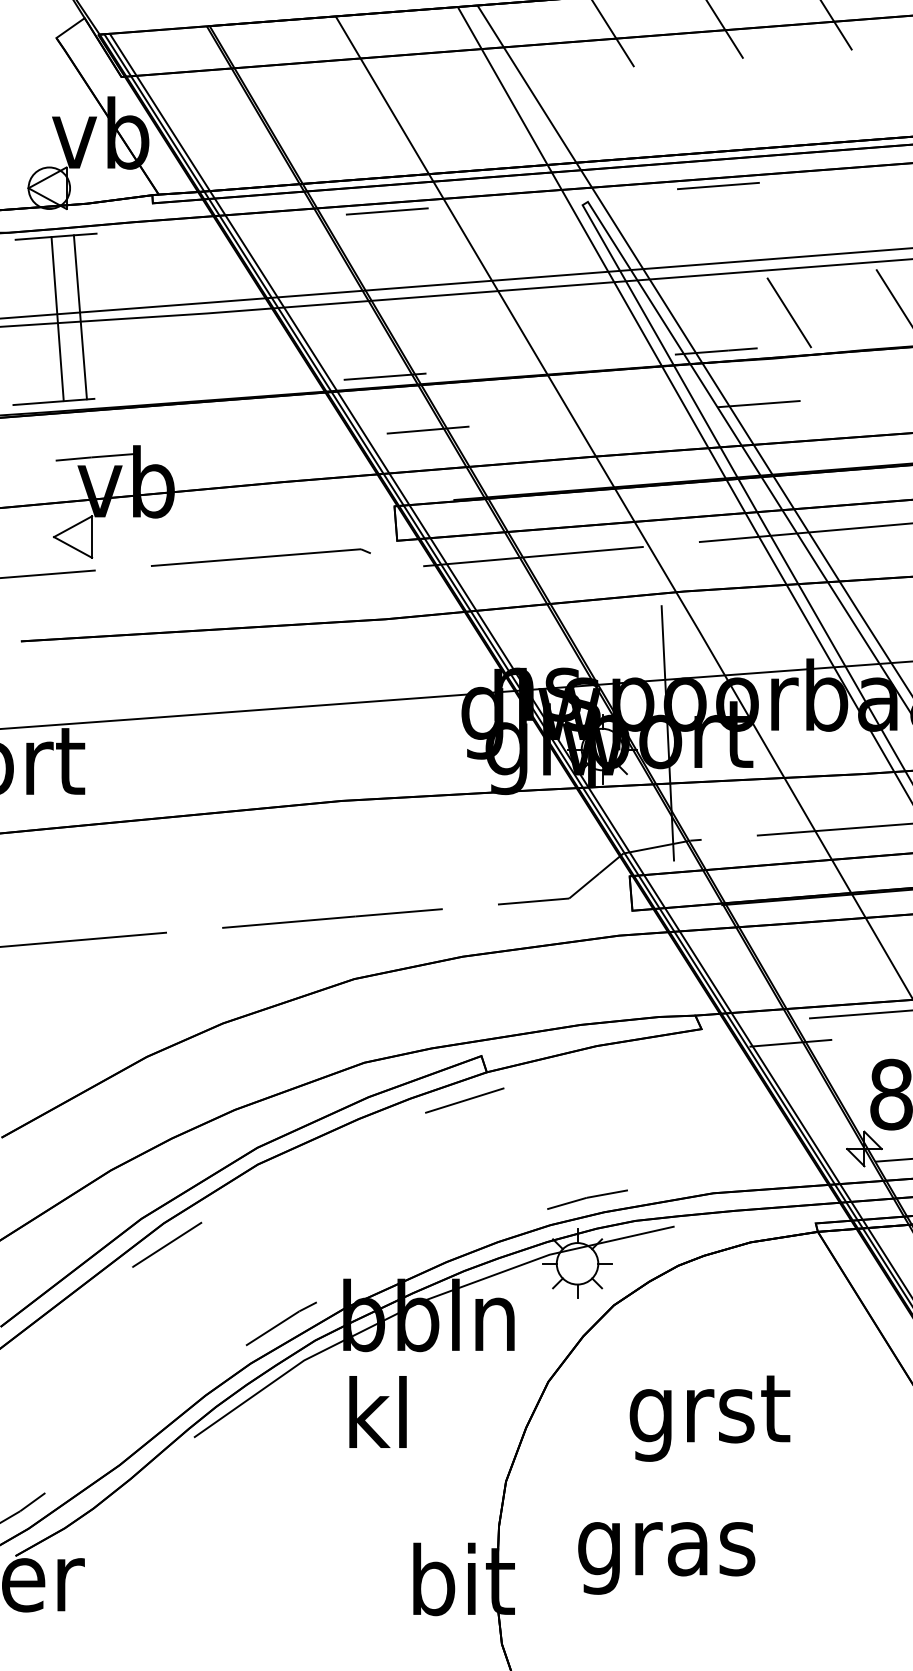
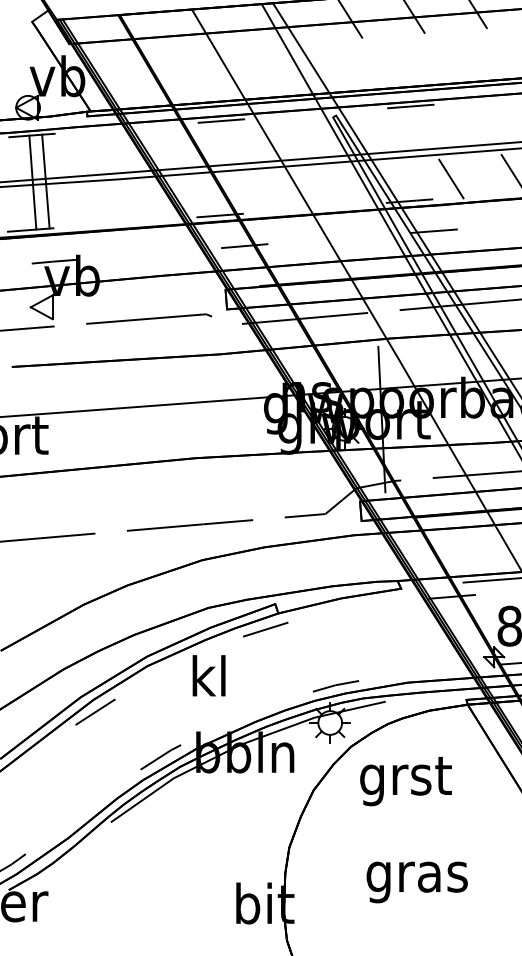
text: (376, 1411) -> (208, 675), moved
text: (709, 1418) -> (405, 781), moved
text: (665, 1558) -> (416, 882), moved

